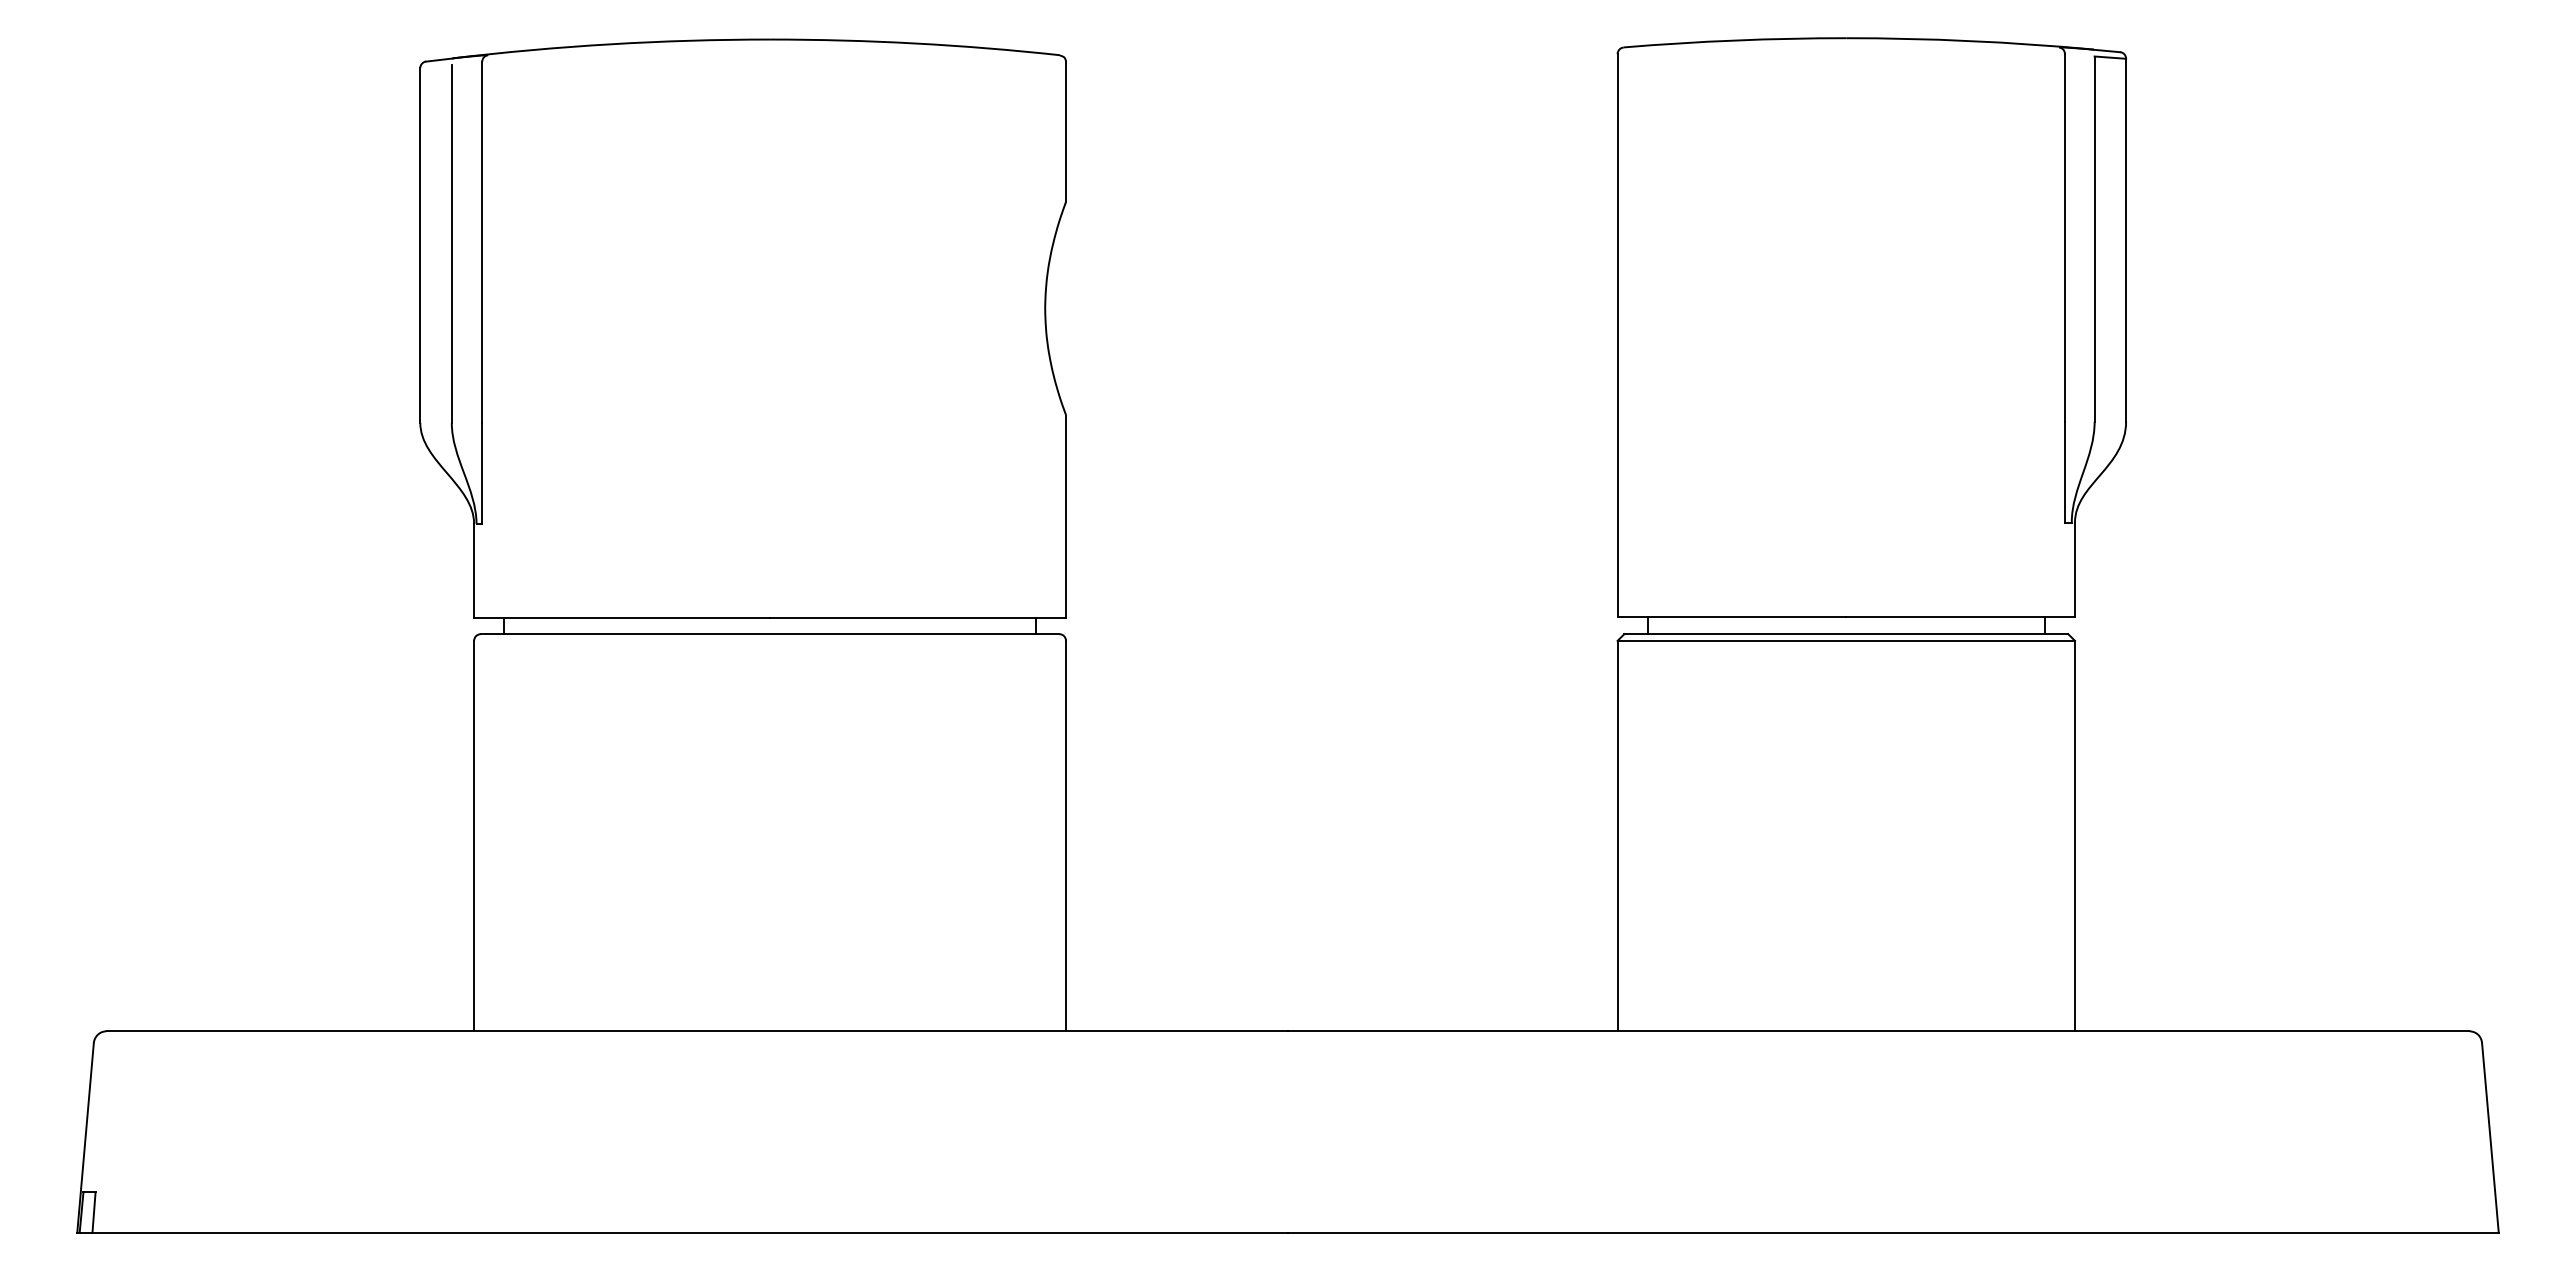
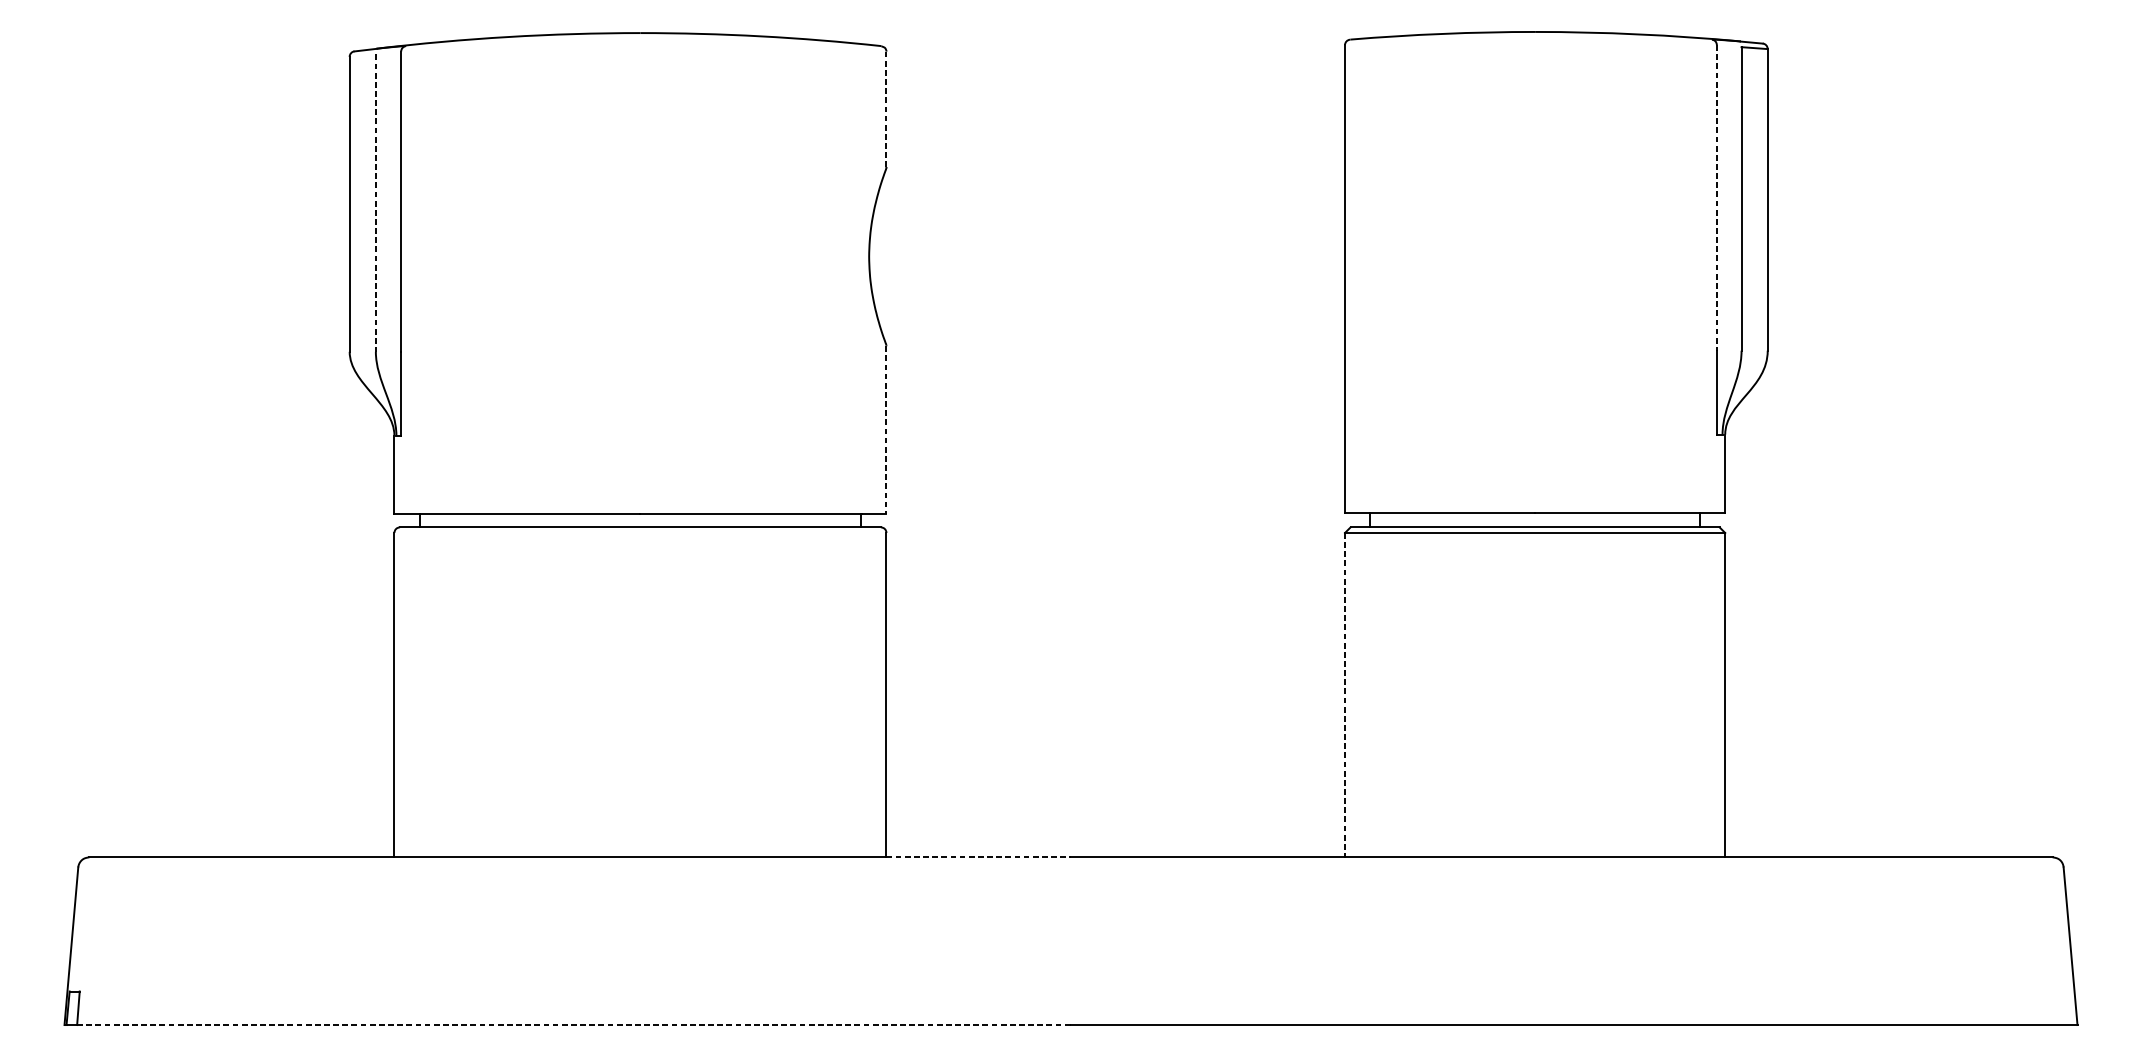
line: (1066, 131) -> (886, 109), solid -> dashed
line: (2064, 237) -> (1716, 197), solid -> dashed
line: (451, 244) -> (375, 203), solid -> dashed
line: (1066, 517) -> (886, 430), solid -> dashed
line: (1617, 836) -> (1344, 695), solid -> dashed
line: (1177, 1031) -> (979, 857), solid -> dashed
line: (690, 1232) -> (574, 1024), solid -> dashed

